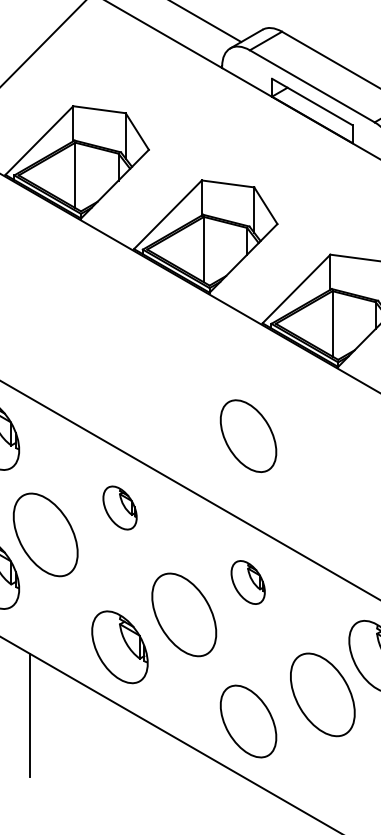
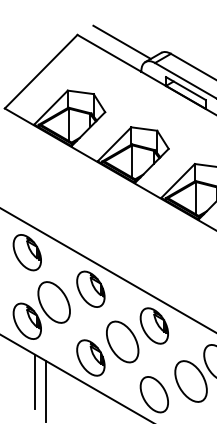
part: (246, 435) -> (153, 253), removed
part: (119, 506) -> (90, 288), size x1.67
part: (246, 581) -> (153, 325), size x1.67
line: (5, 694) -> (34, 381), added

